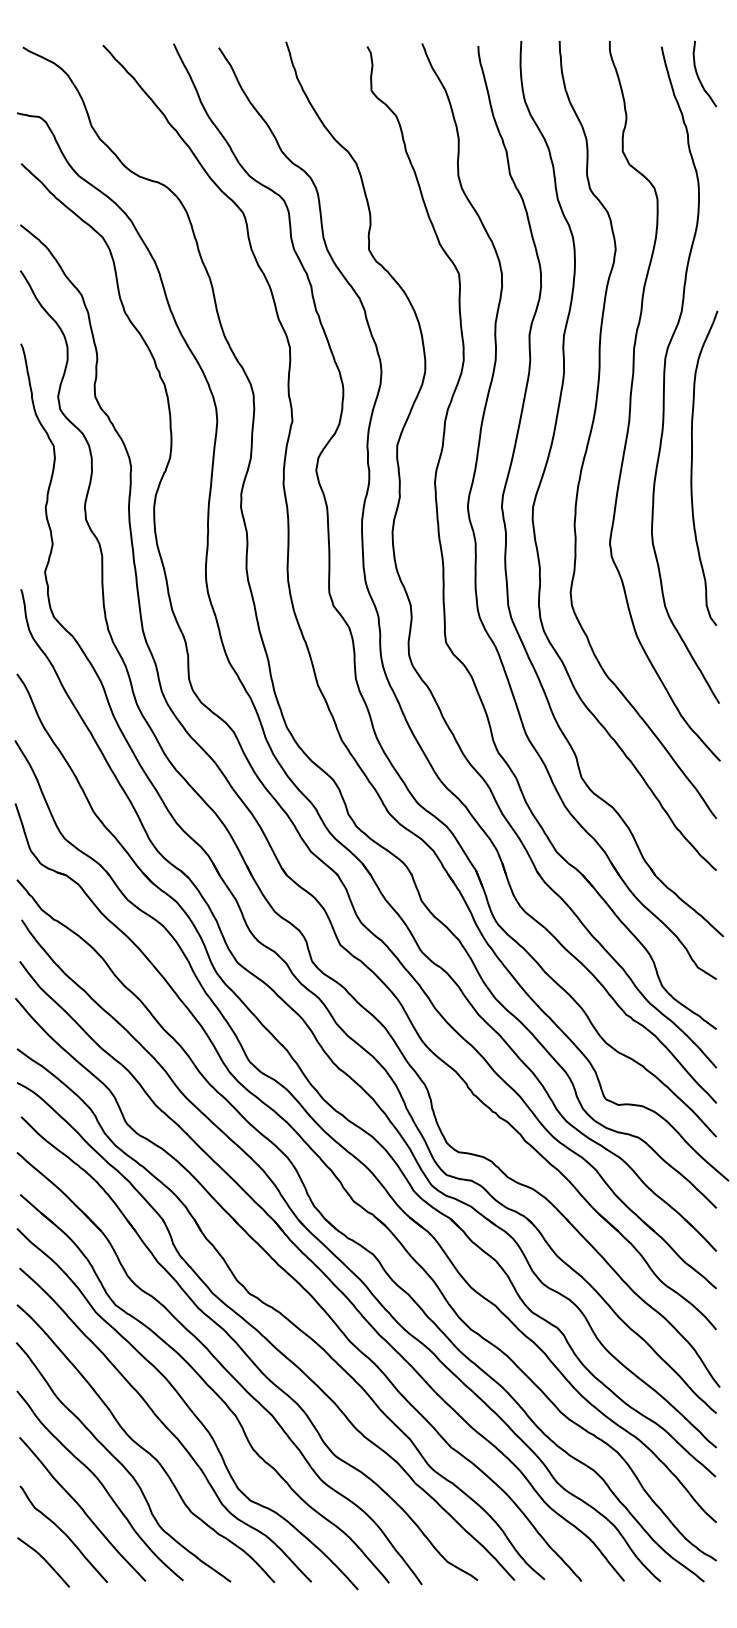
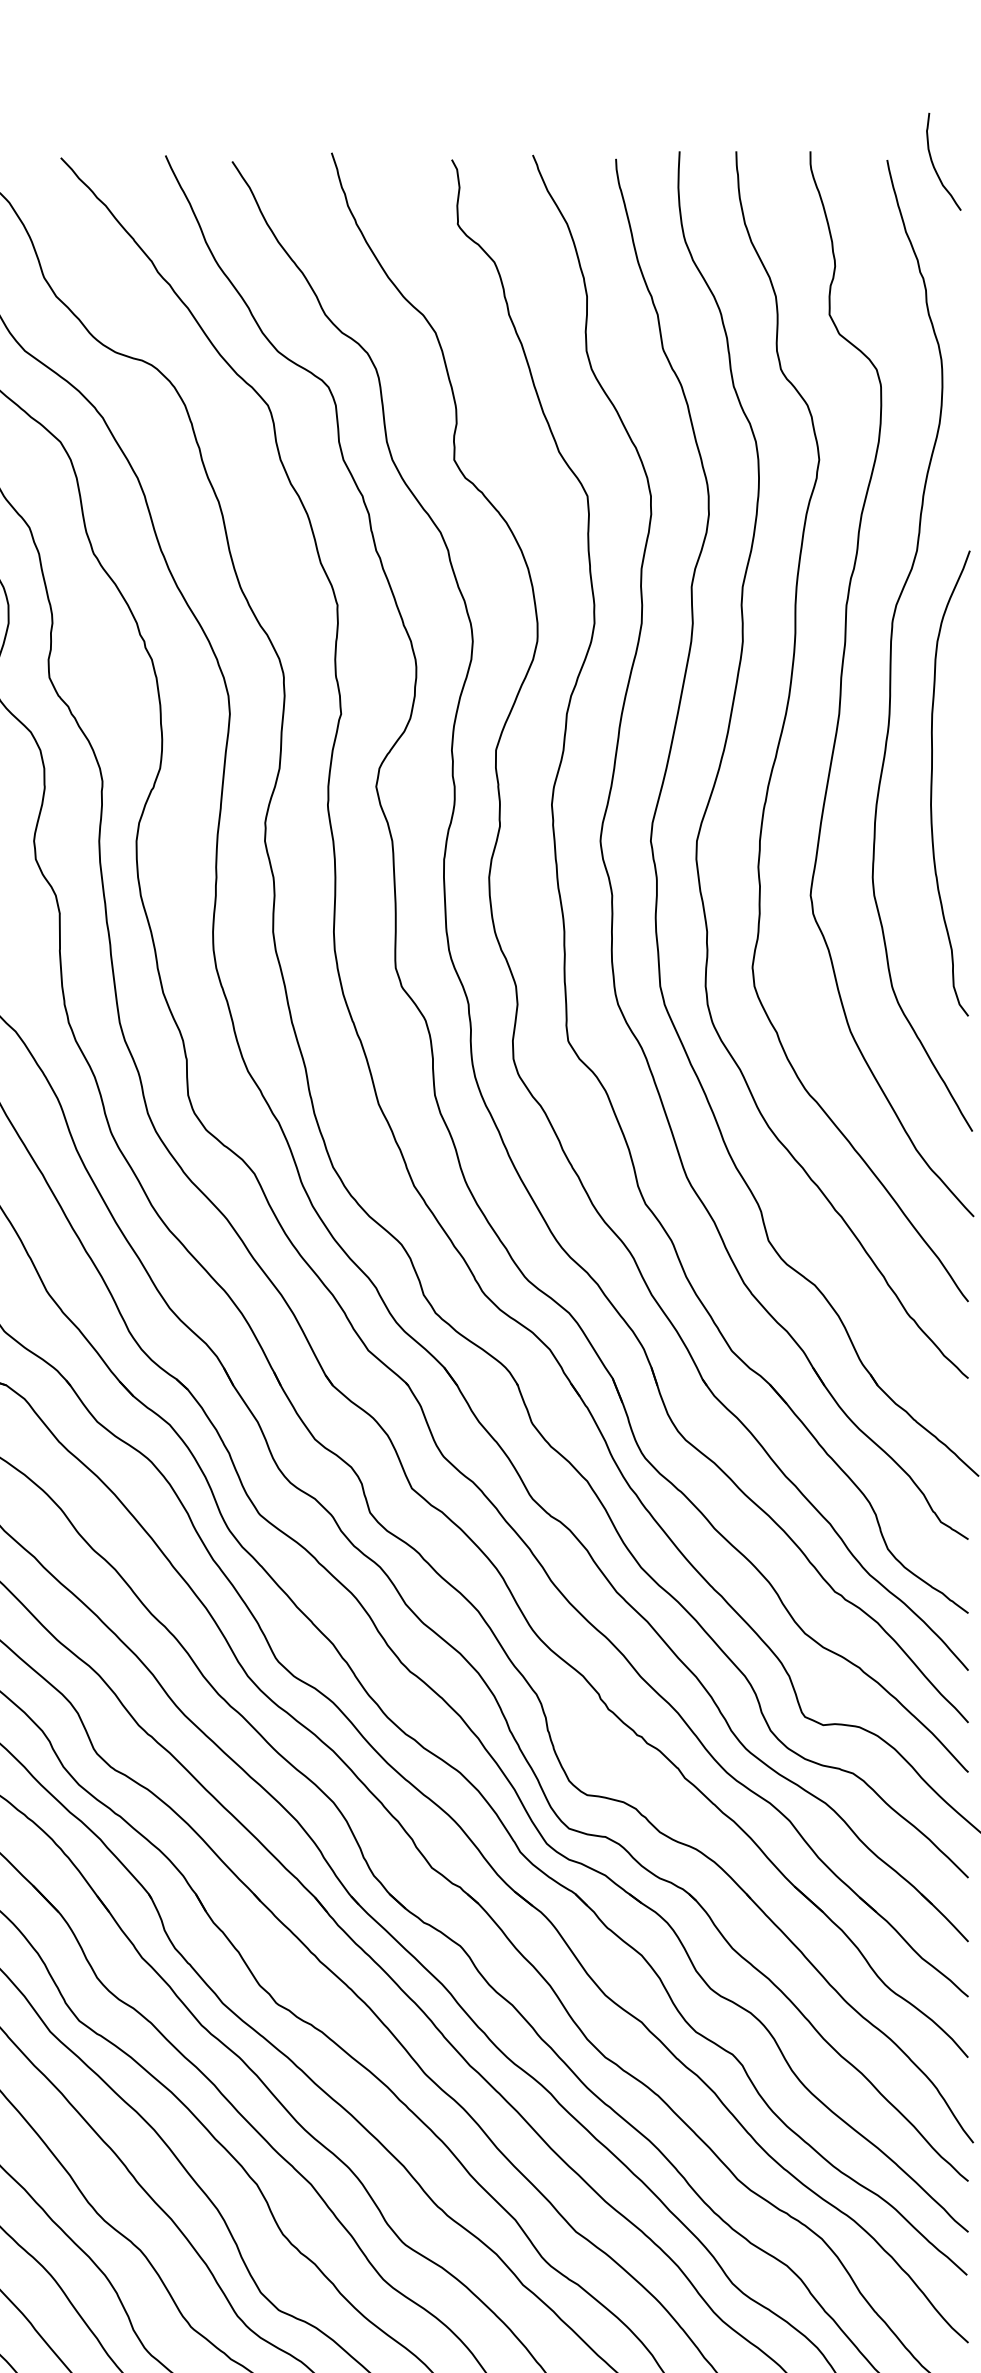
curve: (698, 74) -> (934, 162), moved

